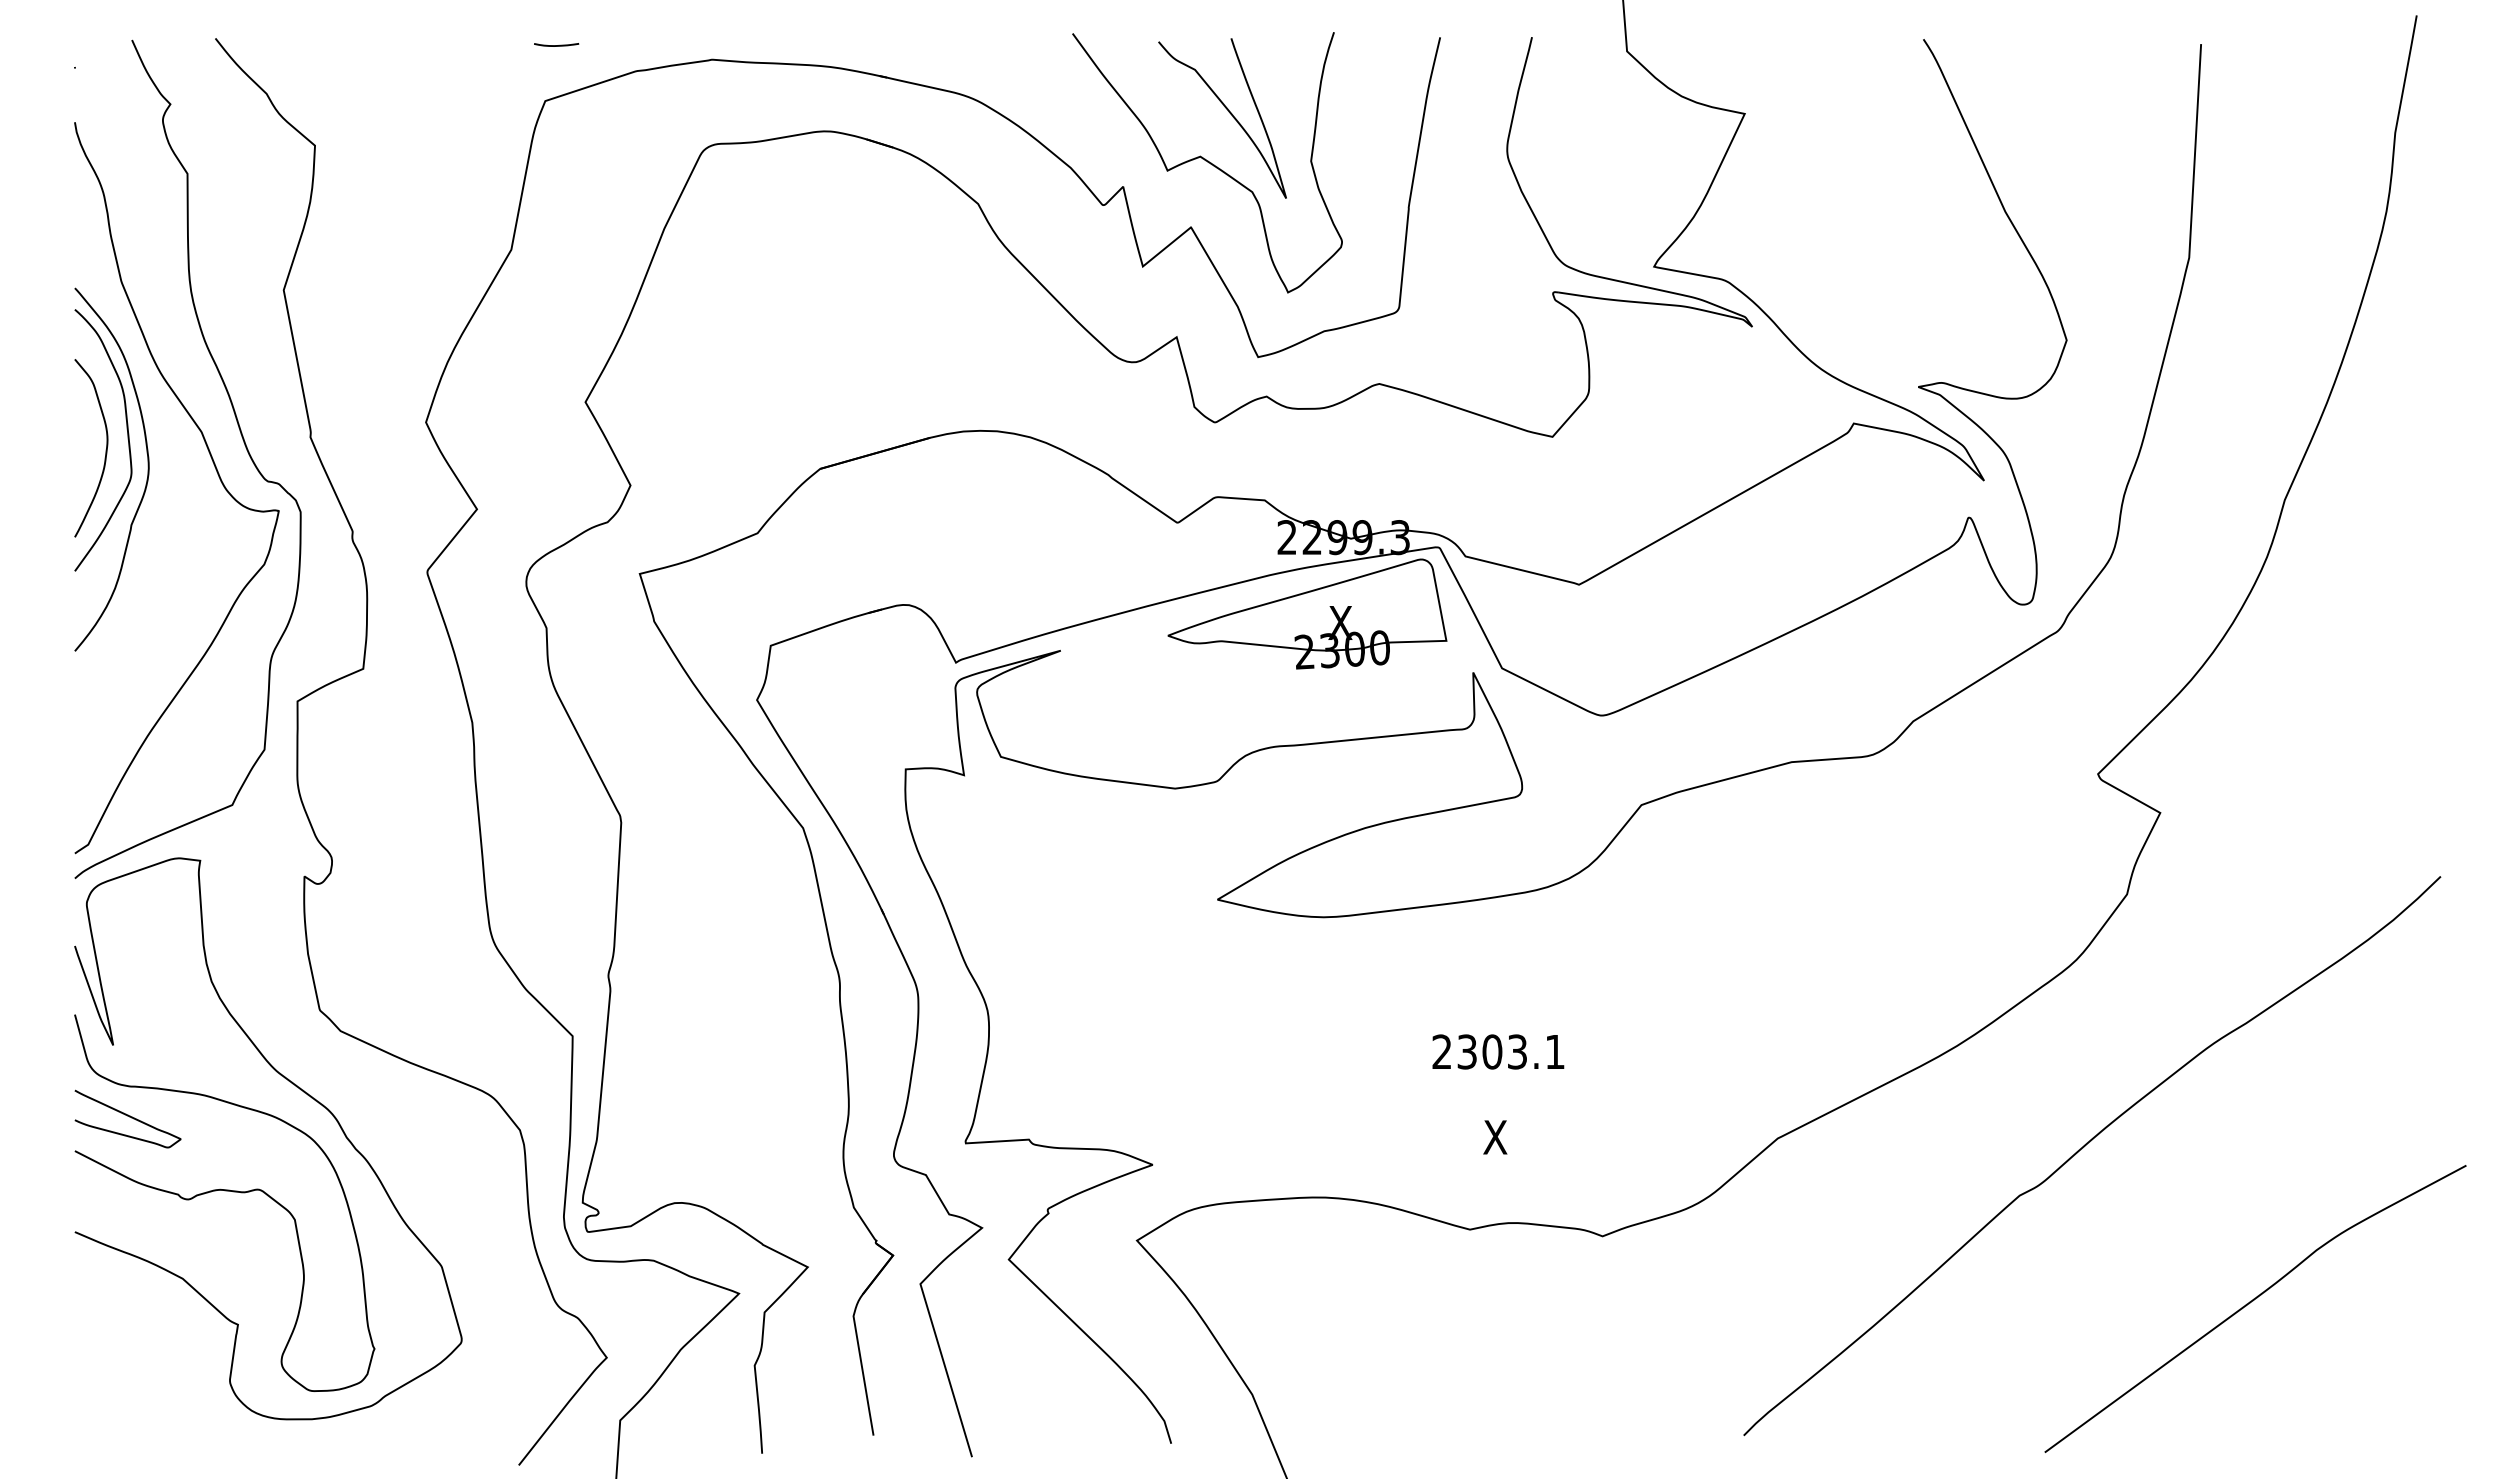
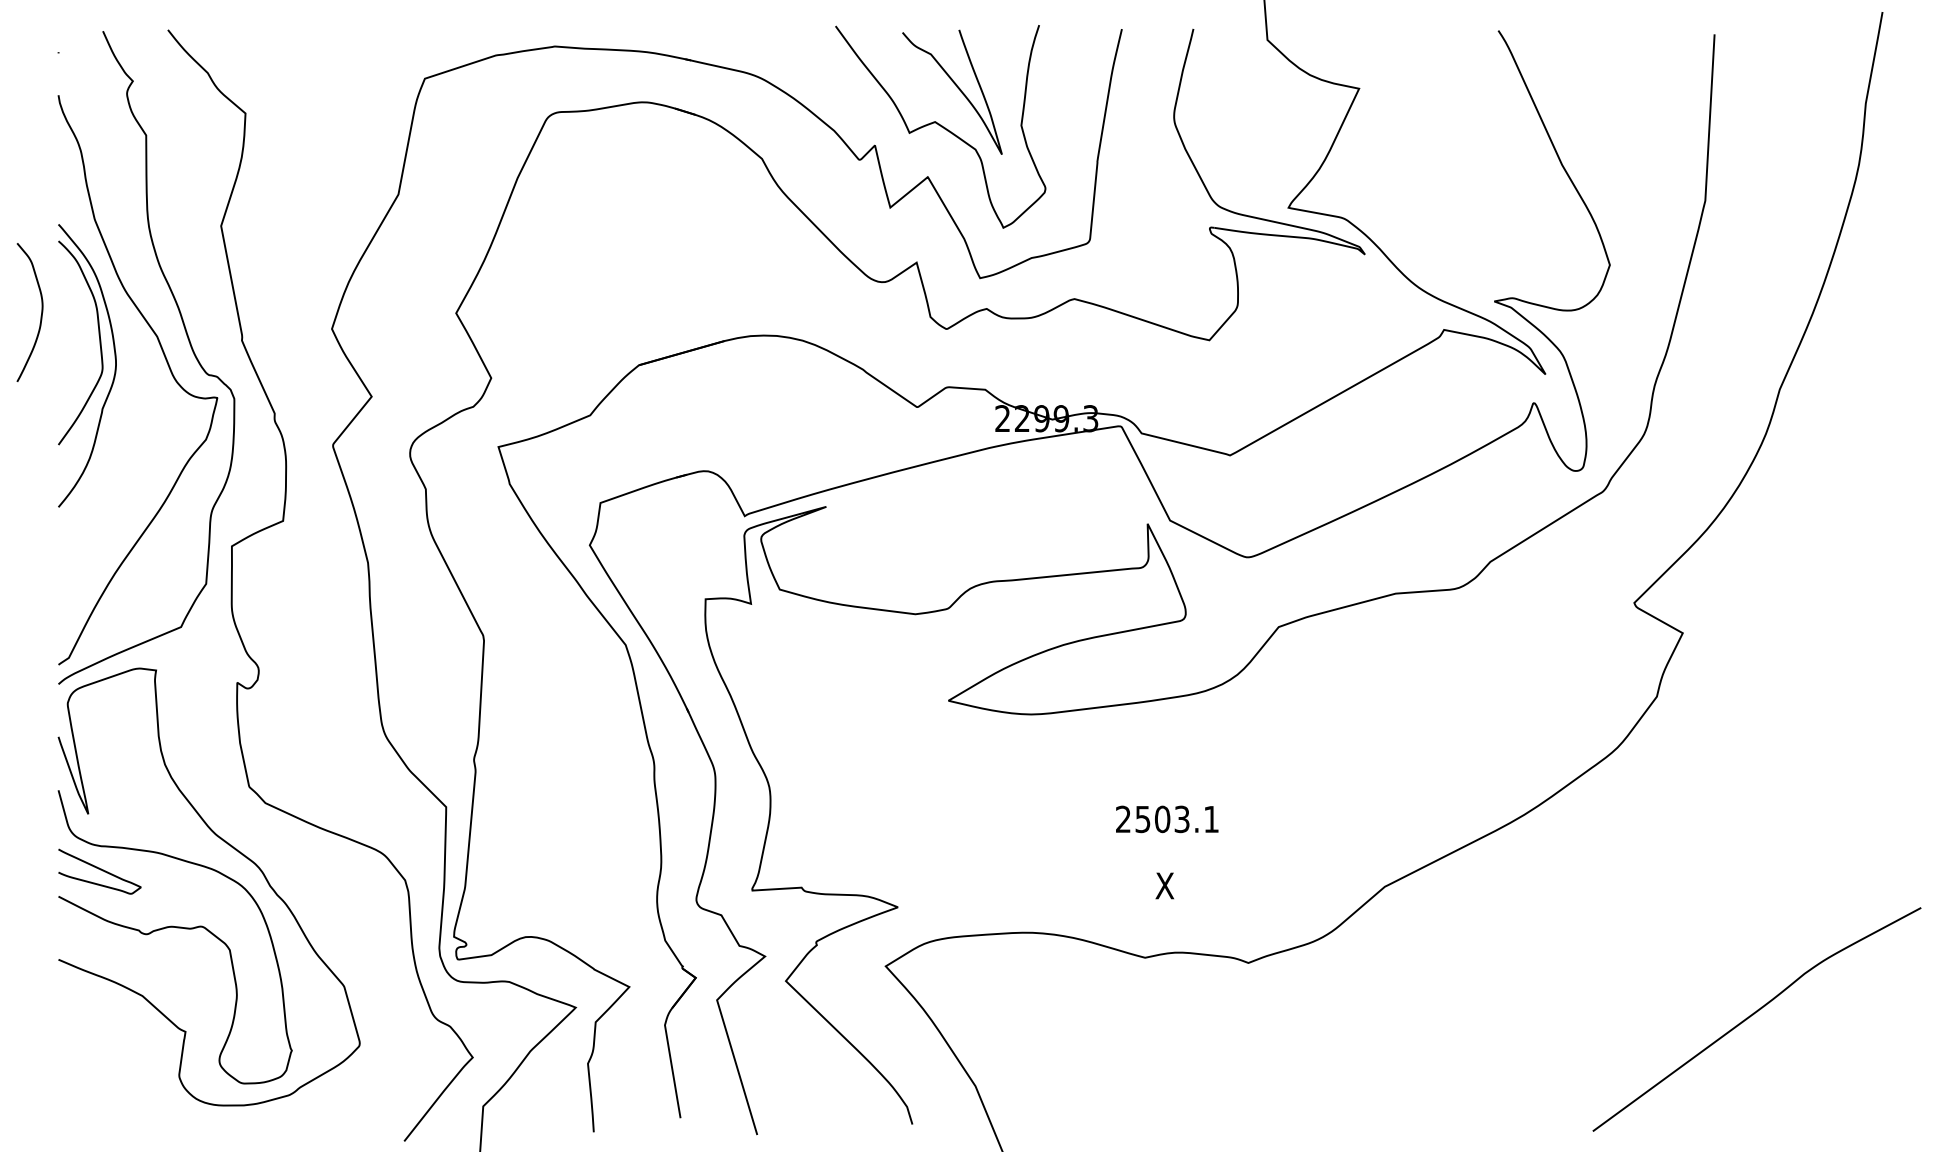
curve: (556, 45) -> (433, 35), removed
curve: (105, 449) -> (41, 313), moved
part: (1307, 613) -> (1018, 477), removed
text: (1467, 1051) -> (1143, 819), 2303.1 -> 2503.1
curve: (2084, 1147) -> (1623, 893), removed

